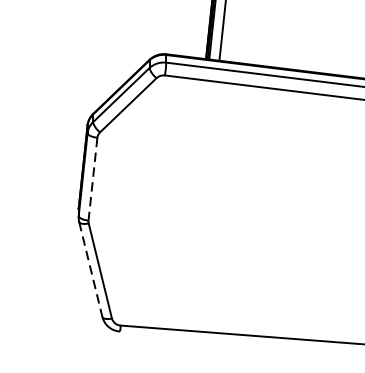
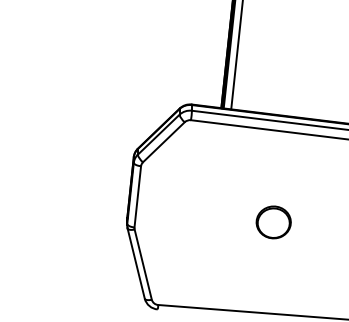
line: (92, 178) -> (137, 196), dashed -> solid
part: (276, 213) -> (273, 222), added
line: (91, 270) -> (136, 264), dashed -> solid

